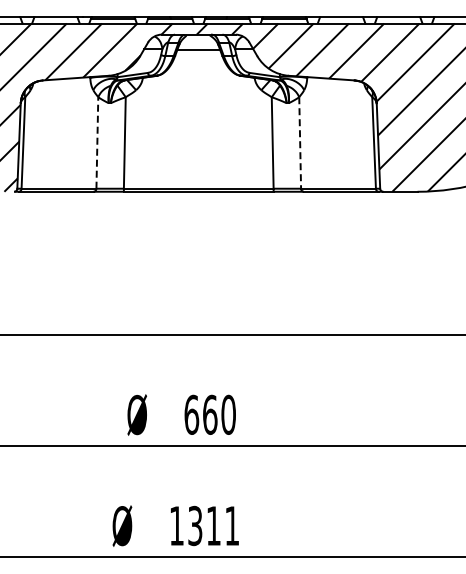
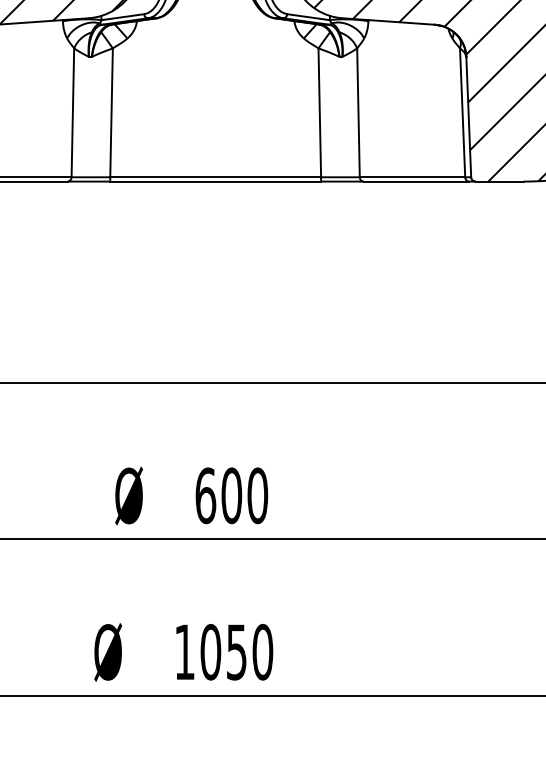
line: (97, 142) -> (73, 112), dashed -> solid
line: (300, 142) -> (358, 112), dashed -> solid
text: (210, 414) -> (232, 495), 660 -> 600
text: (213, 525) -> (236, 651), 1311 -> 1050

